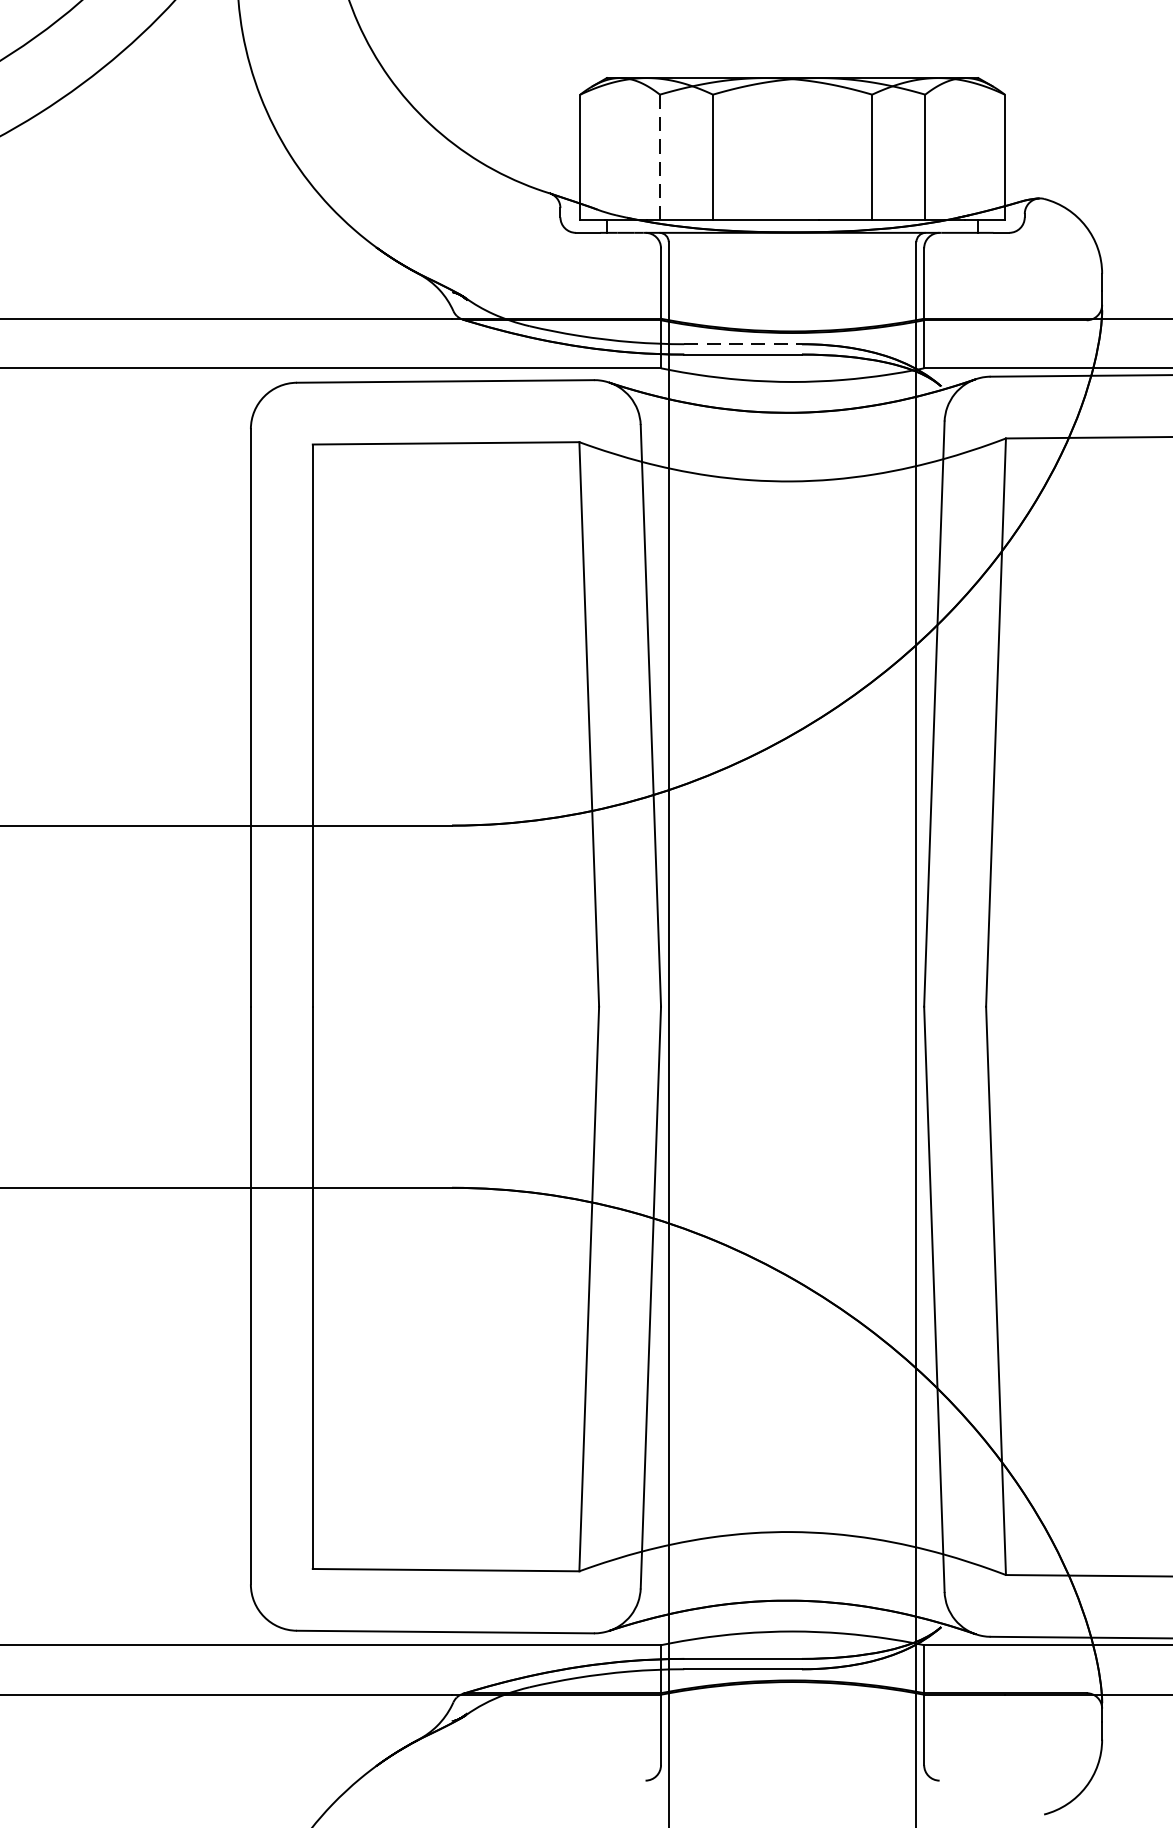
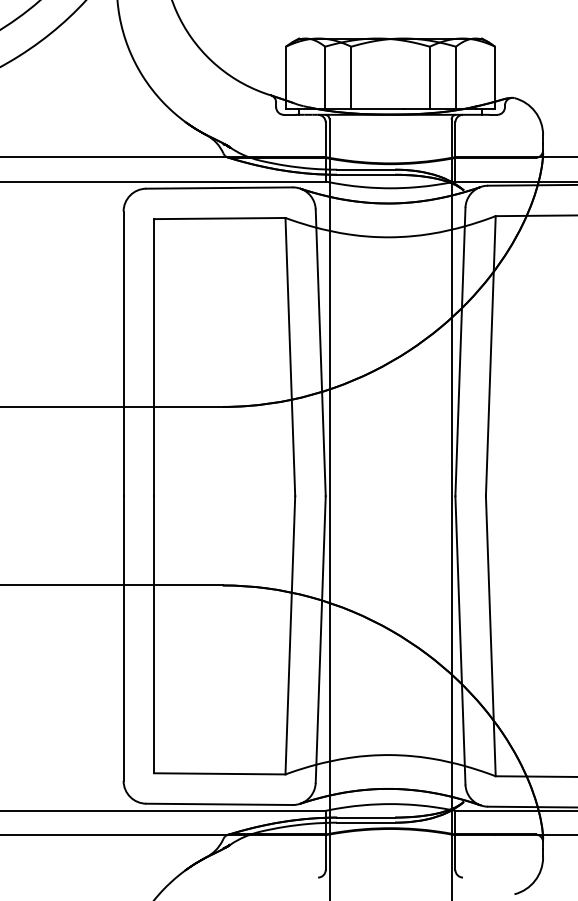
line: (660, 157) -> (325, 77), dashed -> solid
line: (743, 343) -> (366, 169), dashed -> solid

